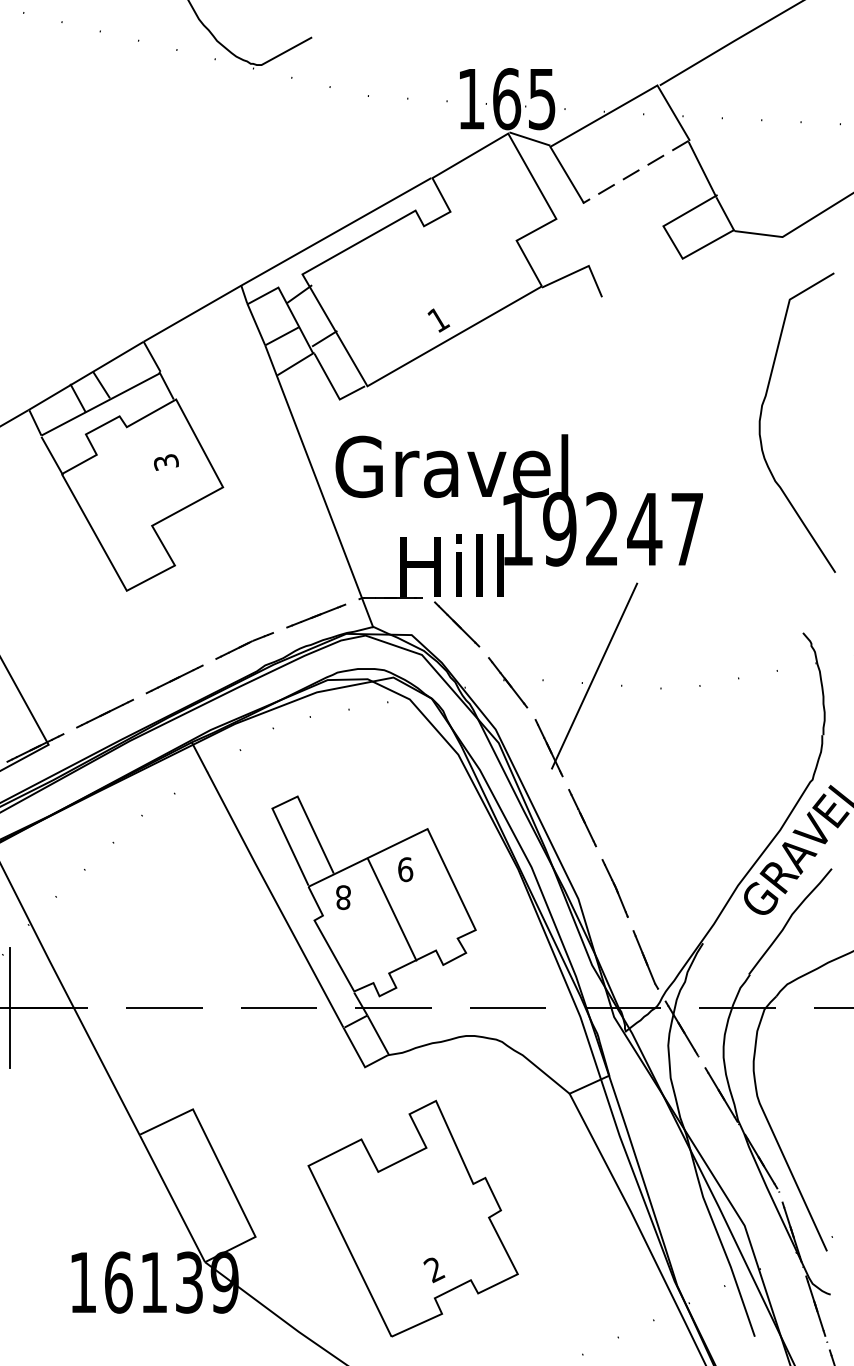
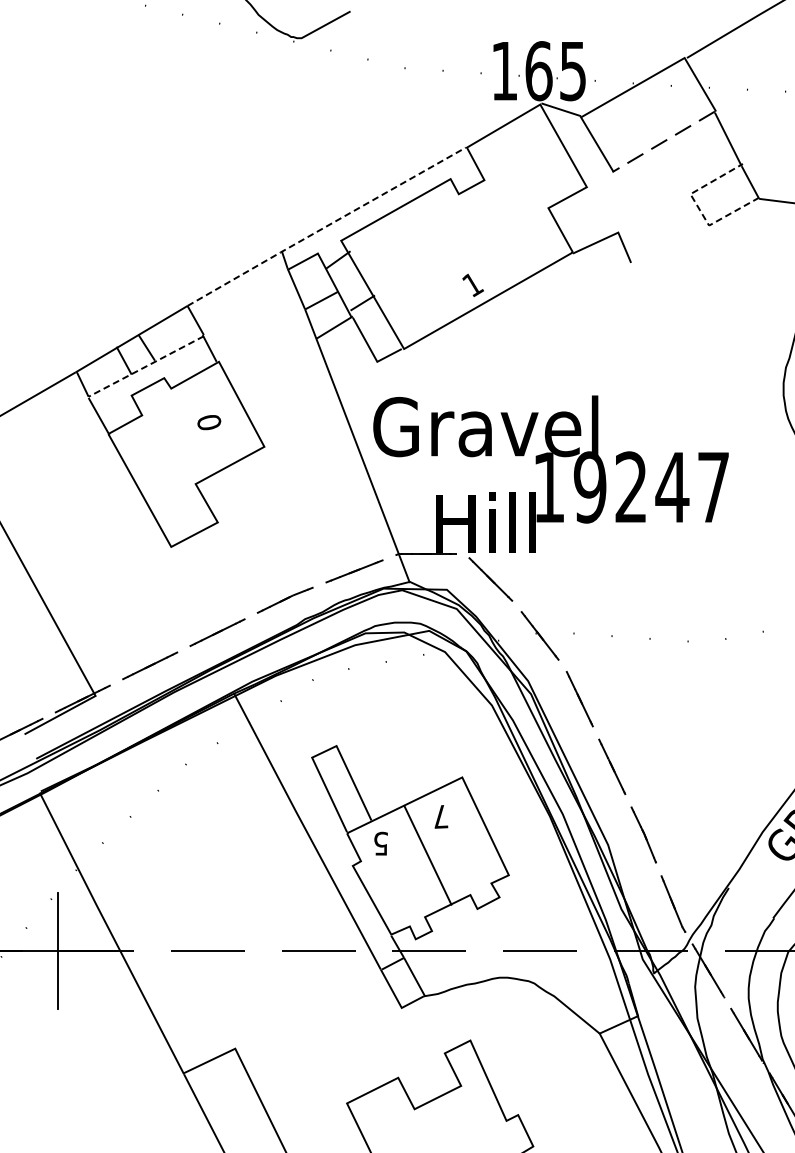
line: (672, 240) -> (699, 207), solid -> dashed
line: (286, 259) -> (325, 226), solid -> dashed
line: (100, 404) -> (145, 366), solid -> dashed
text: (166, 462) -> (209, 422), 3 -> 0
line: (594, 675) -> (623, 628), removed
text: (405, 869) -> (440, 816), 9 -> 7
text: (343, 897) -> (380, 843), 8 -> 5

